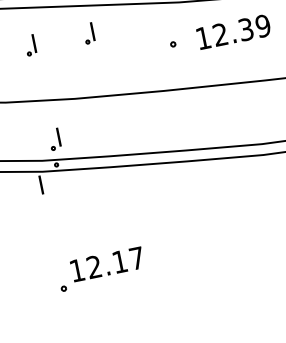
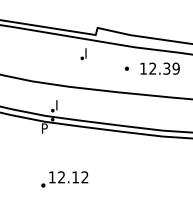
part: (30, 46) -> (51, 54), removed
text: (45, 180) -> (45, 126), I -> P
text: (136, 258) -> (84, 177), 12.17 -> 12.12

